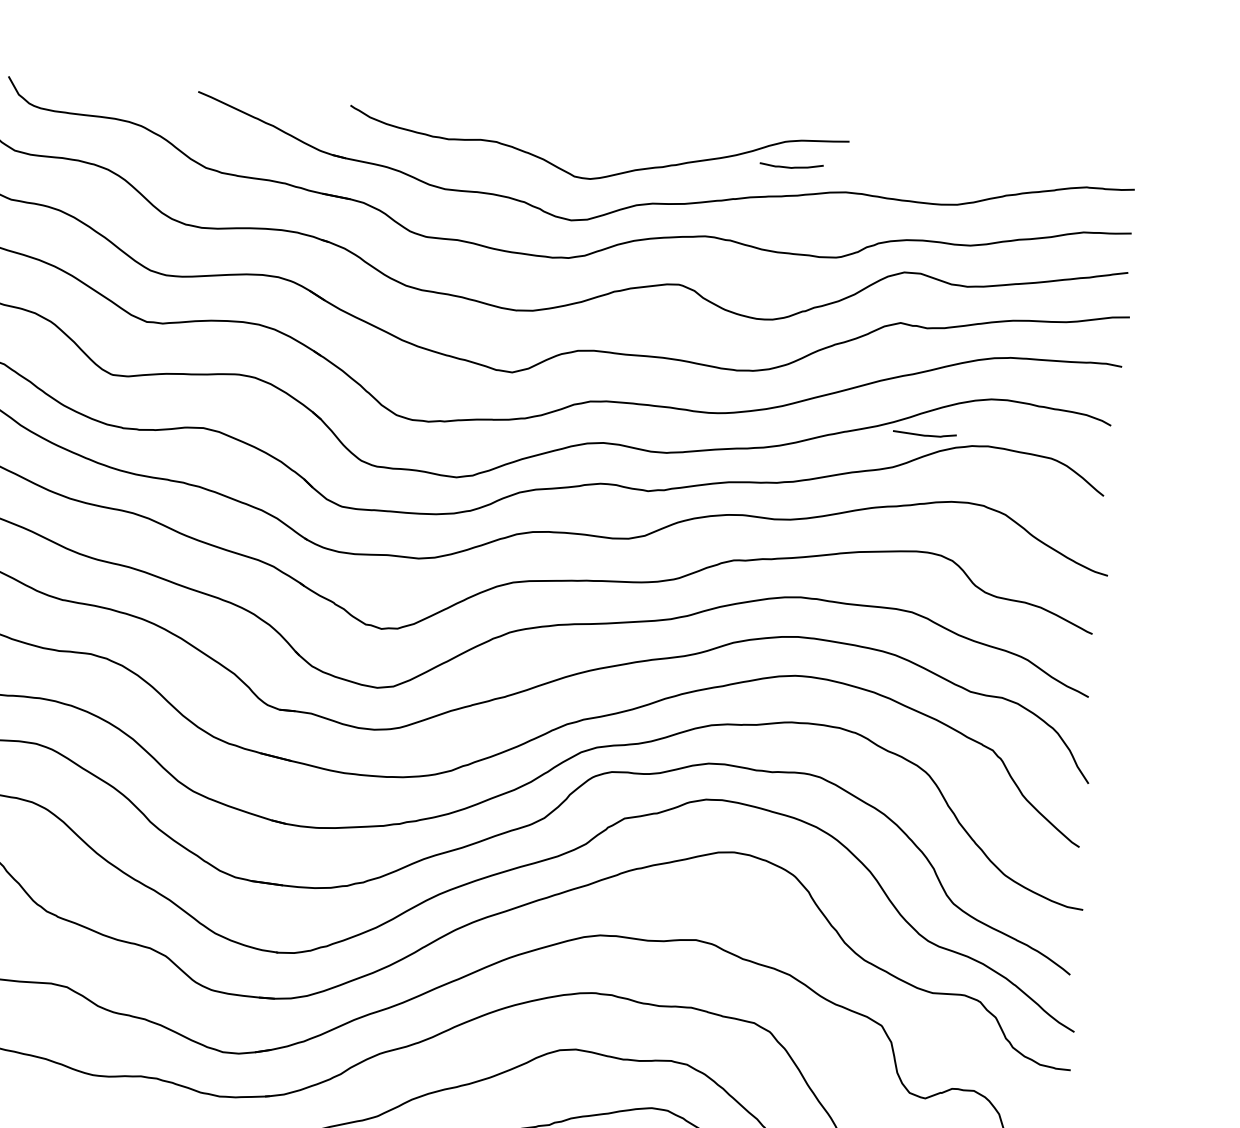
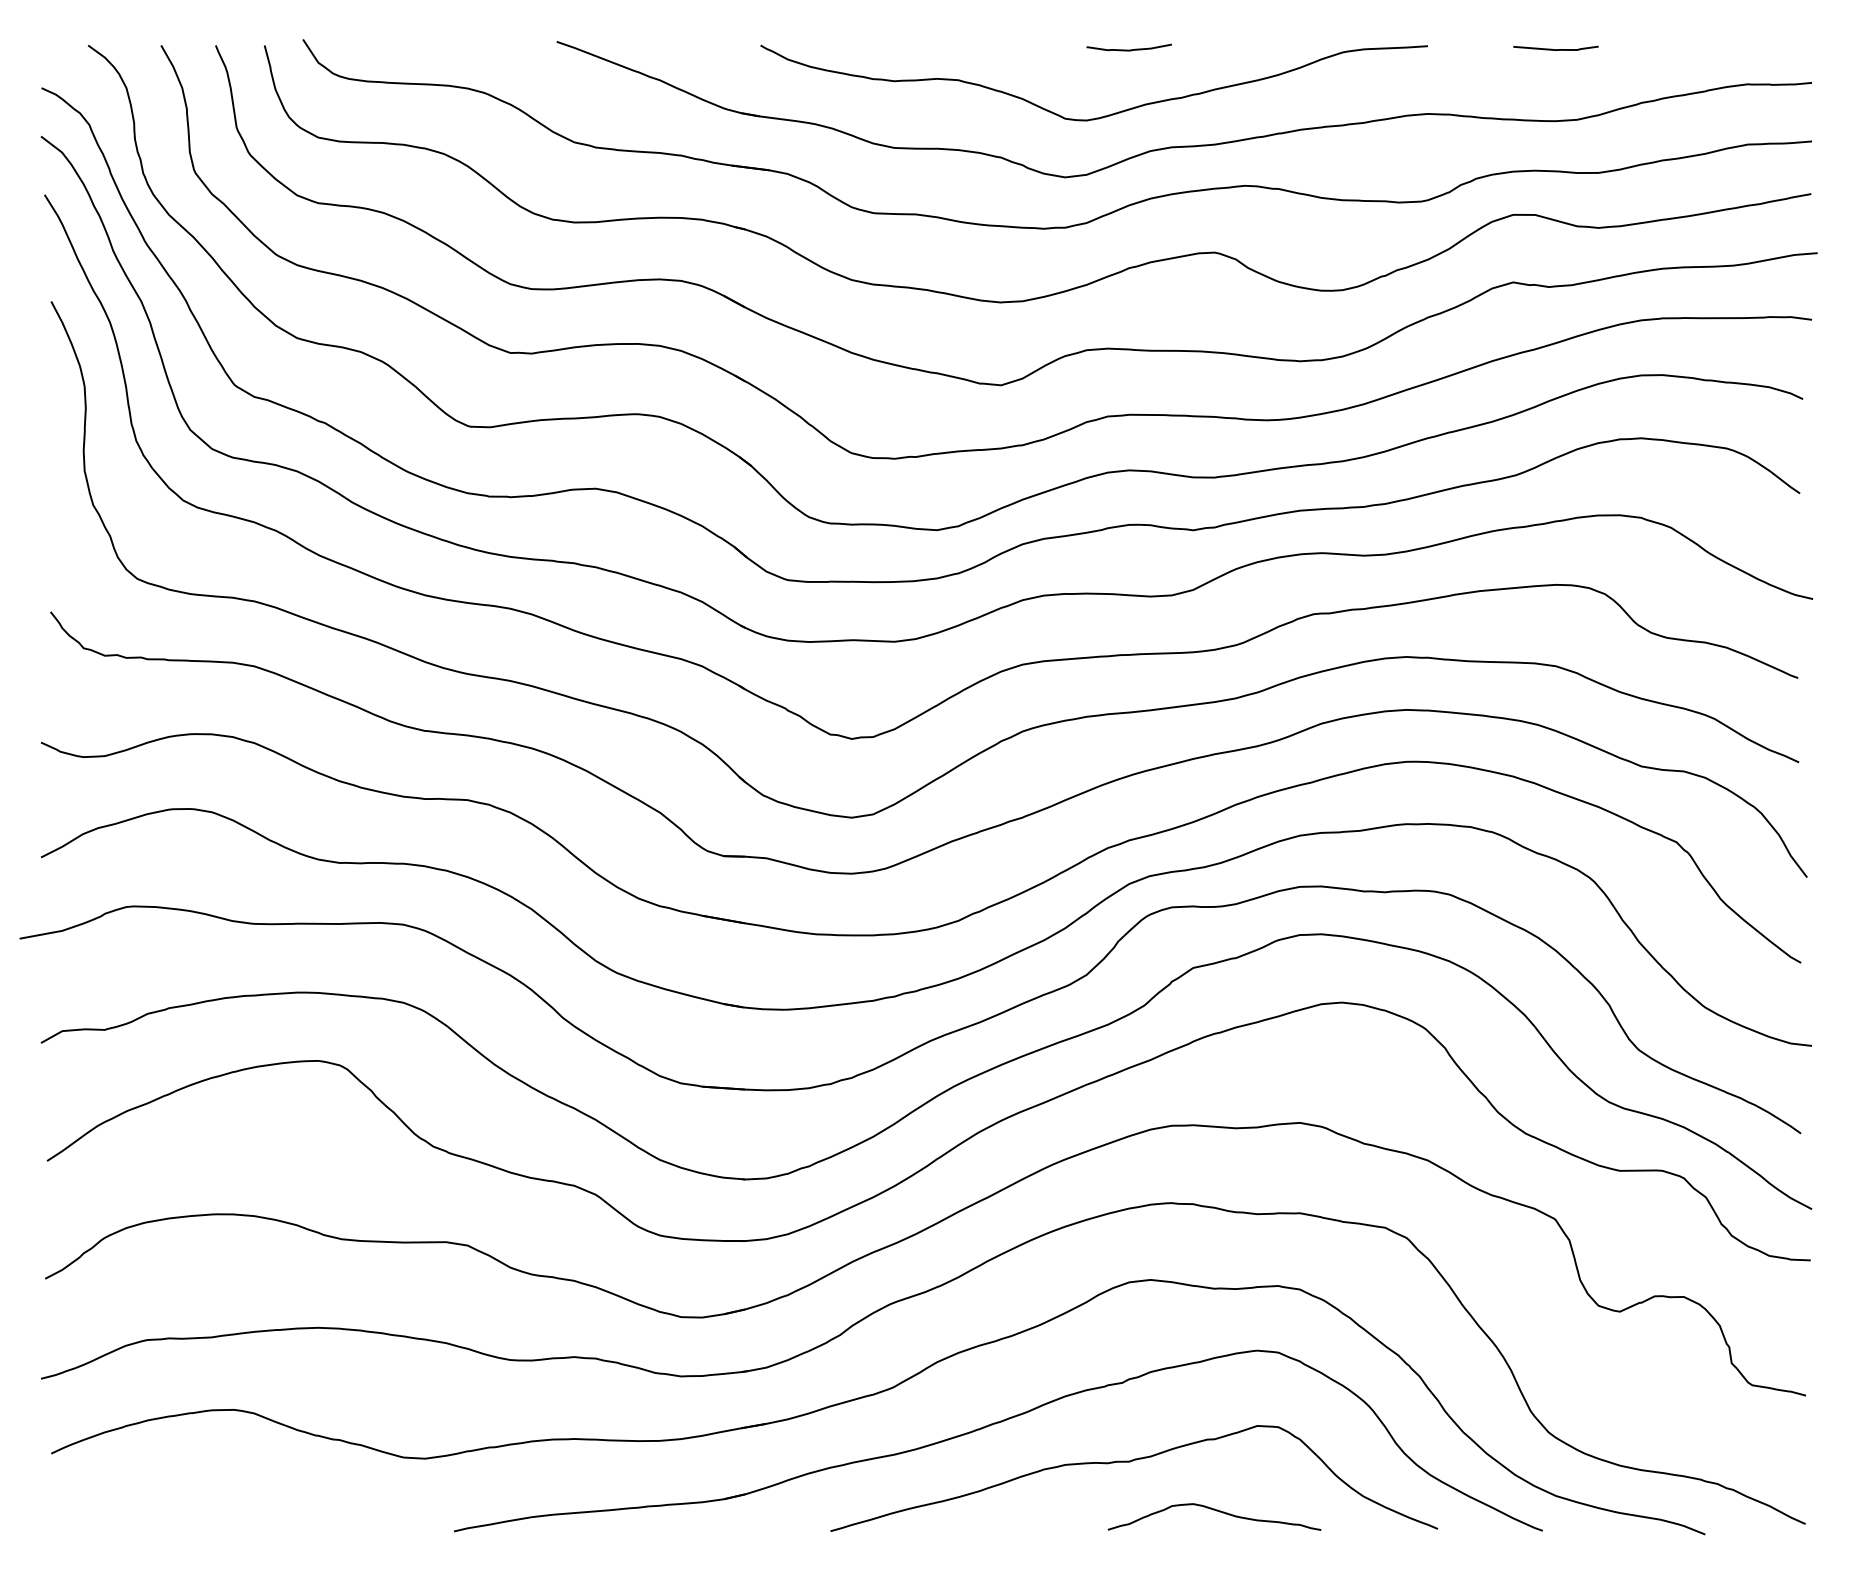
curve: (791, 167) -> (1128, 49), moved
curve: (924, 435) -> (1555, 49), moved

